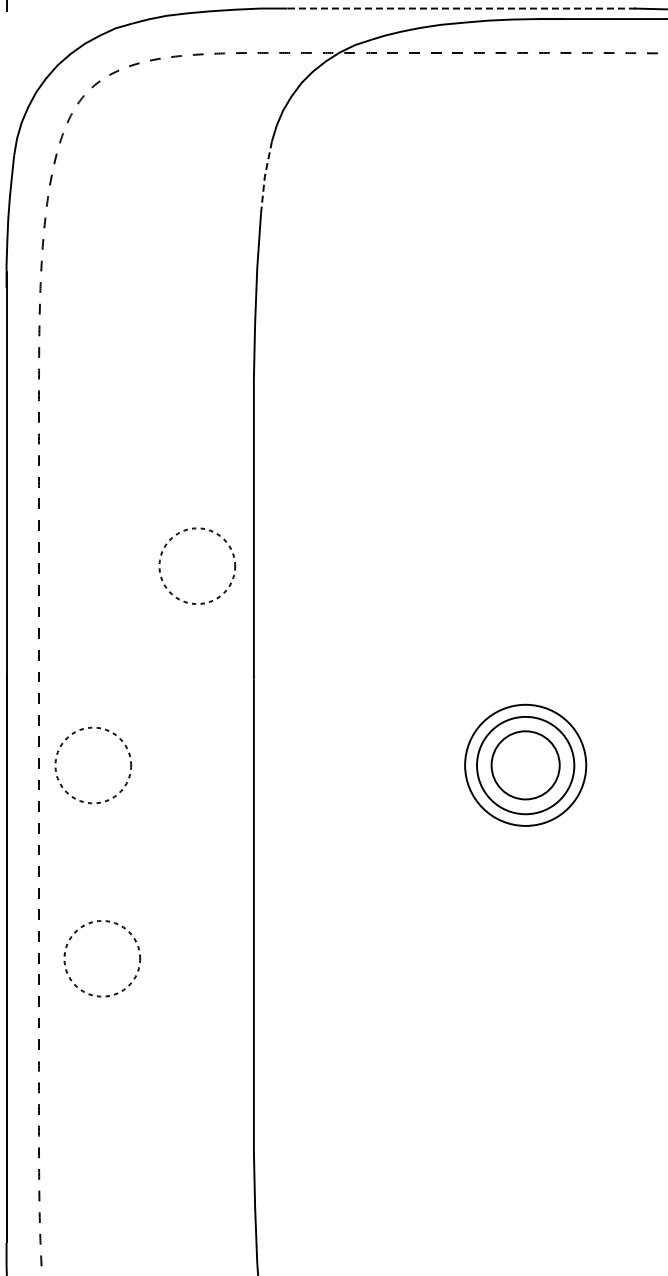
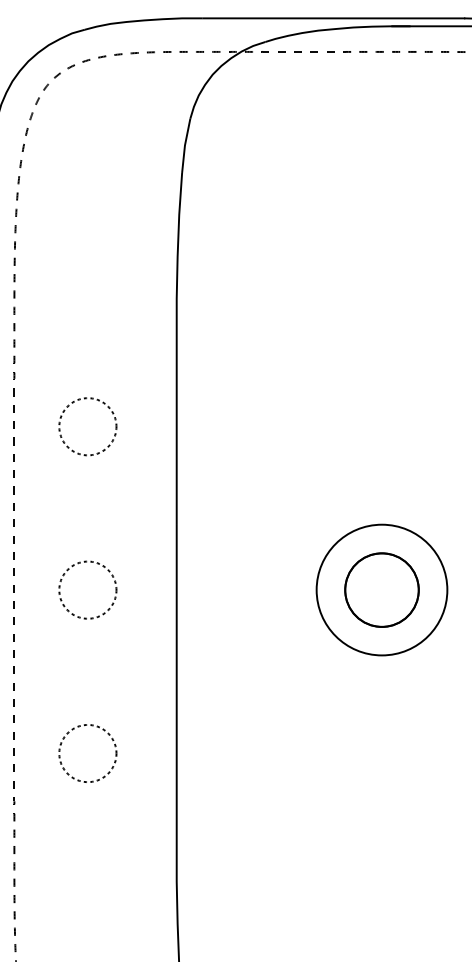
line: (461, 8) -> (333, 18), dashed -> solid
line: (264, 176) -> (184, 145), dashed -> solid
circle: (197, 565) -> (88, 426), moved
circle: (525, 764) -> (381, 589), size x1.43
circle: (93, 765) -> (88, 590), moved
circle: (525, 765) -> (381, 590), size x1.43
circle: (102, 958) -> (88, 753), moved

